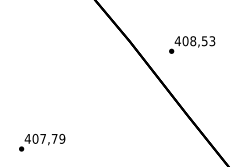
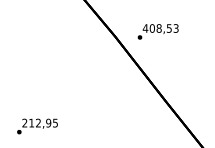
text: (192, 44) -> (158, 31), moved
text: (44, 138) -> (39, 122), 407,79 -> 212,95

